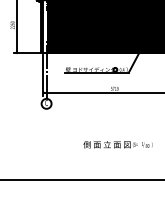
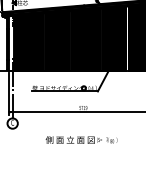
text: (117, 144) -> (81, 139), moved

